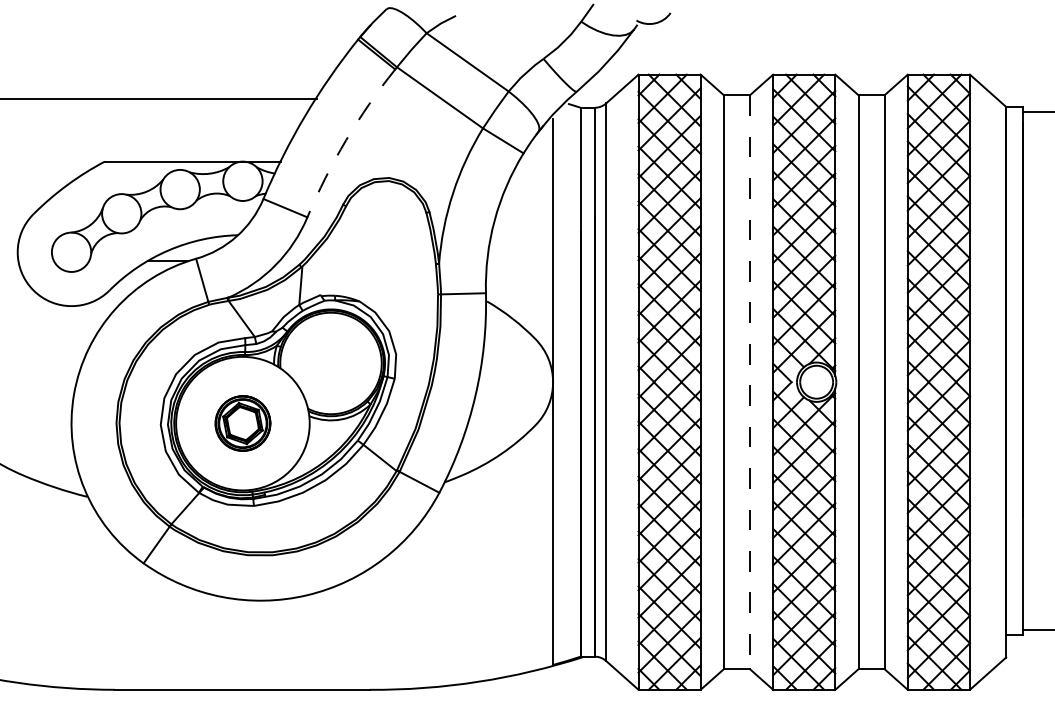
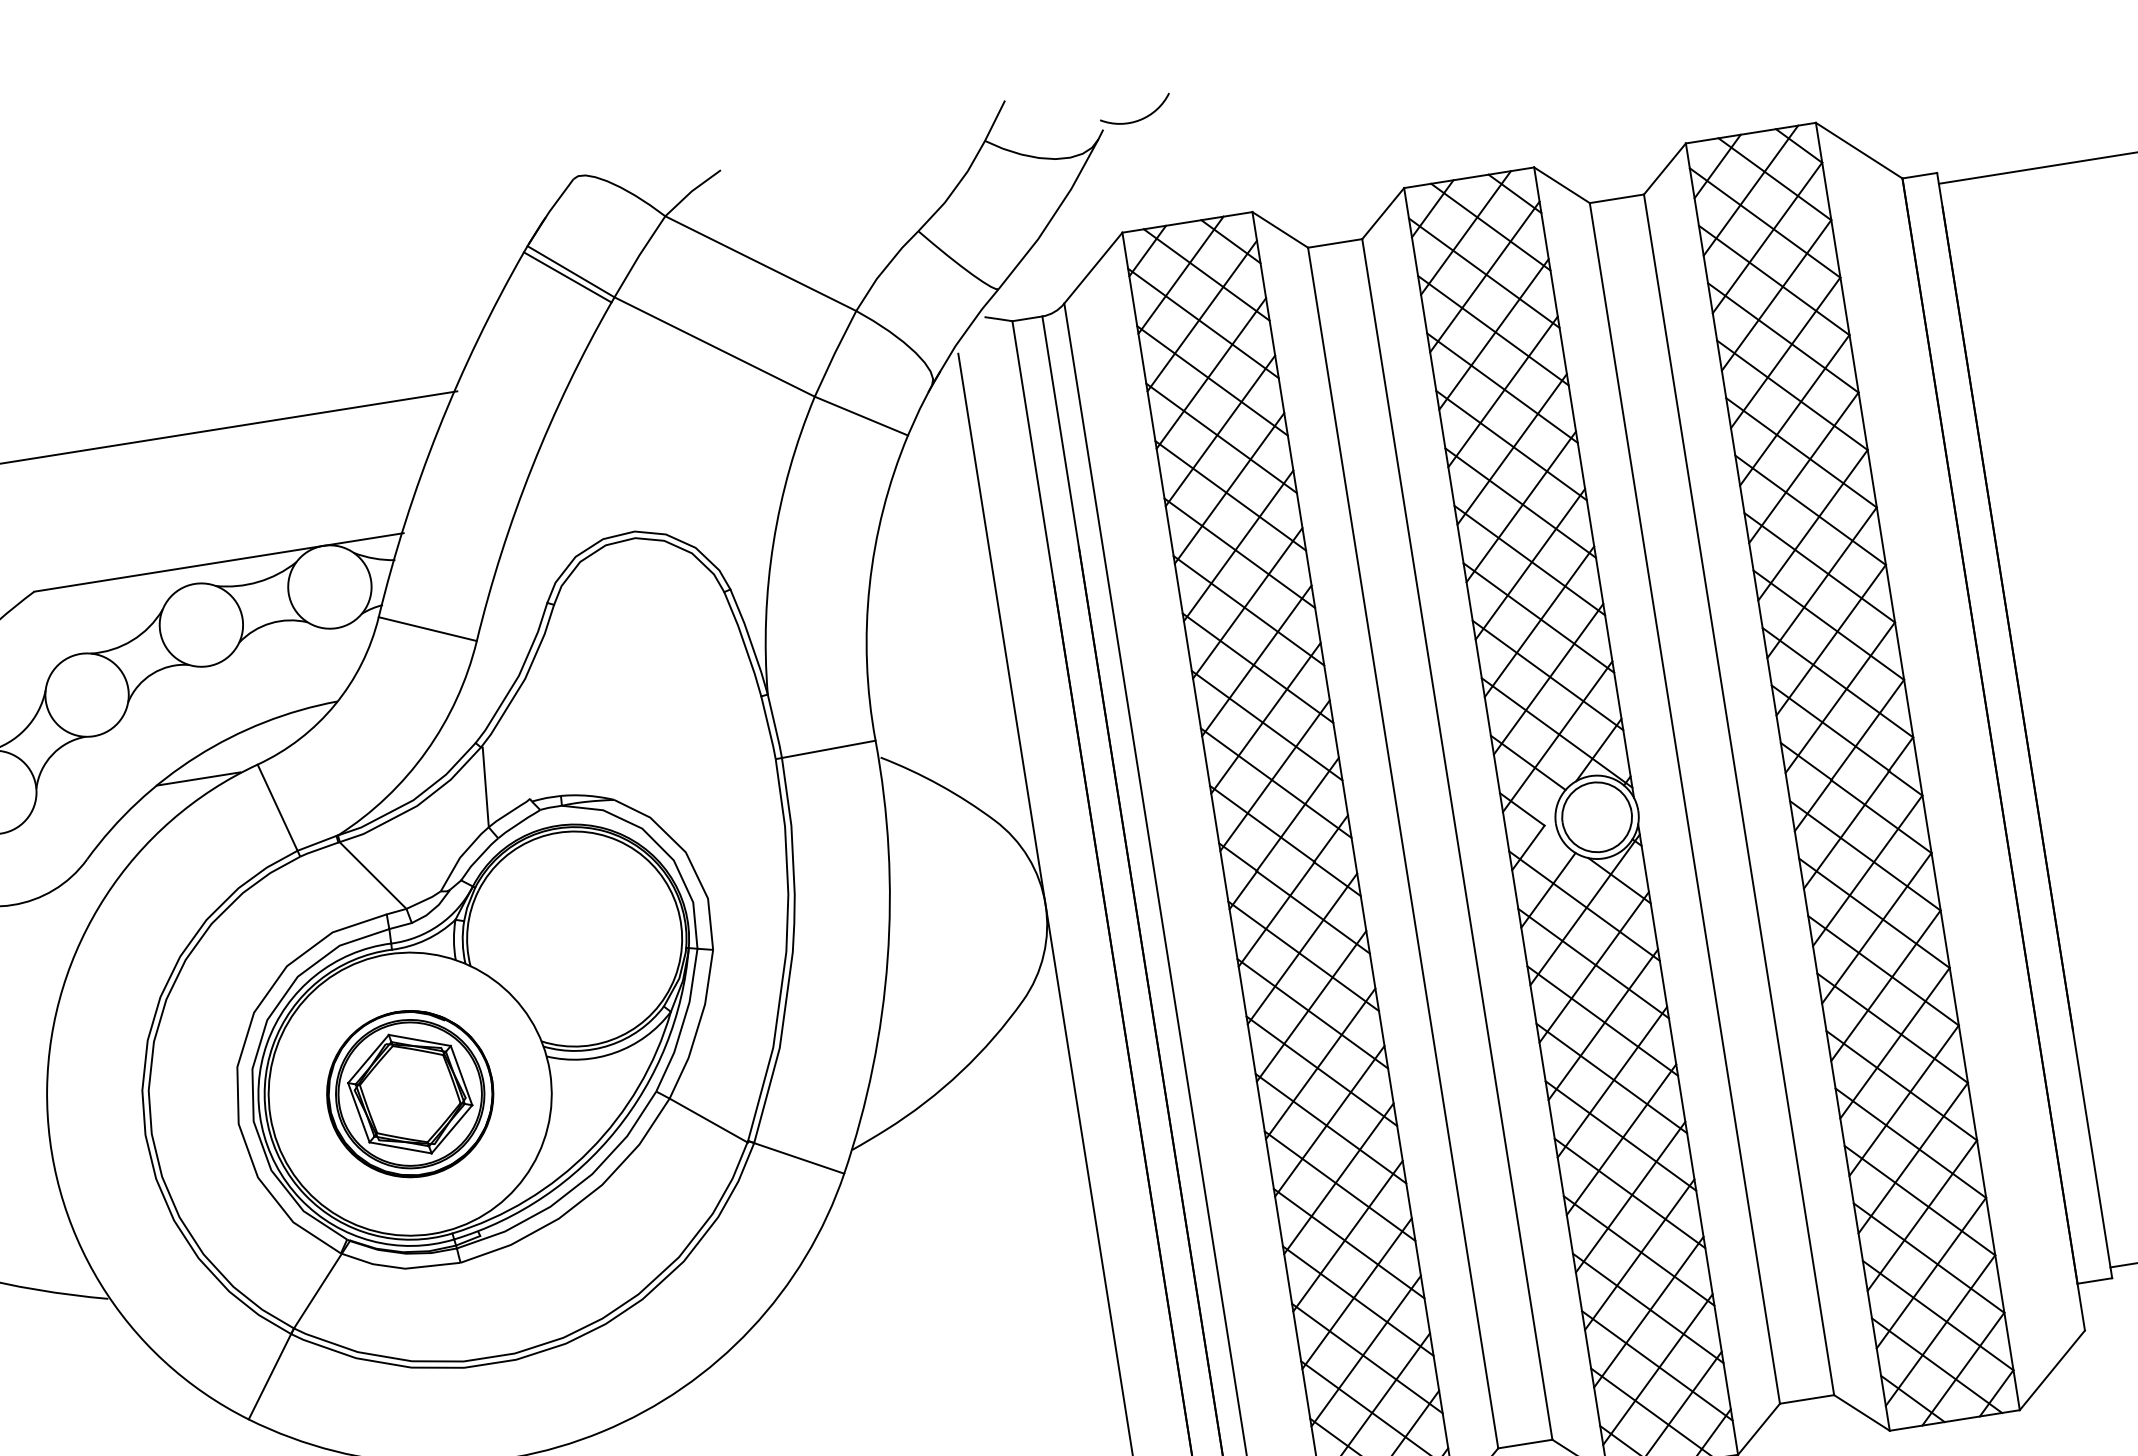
arc: (346, 140) -> (533, 467), dashed -> solid
line: (749, 382) -> (1456, 840), dashed -> solid
part: (242, 423) -> (409, 1093), size x1.43

